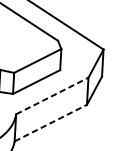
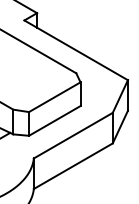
line: (52, 95) -> (73, 135), dashed -> solid
line: (50, 123) -> (73, 166), dashed -> solid

